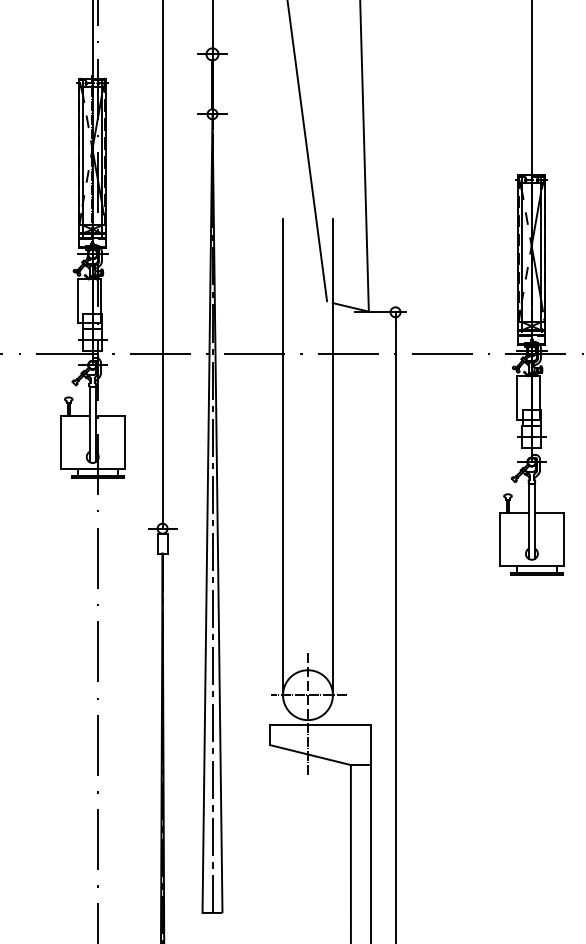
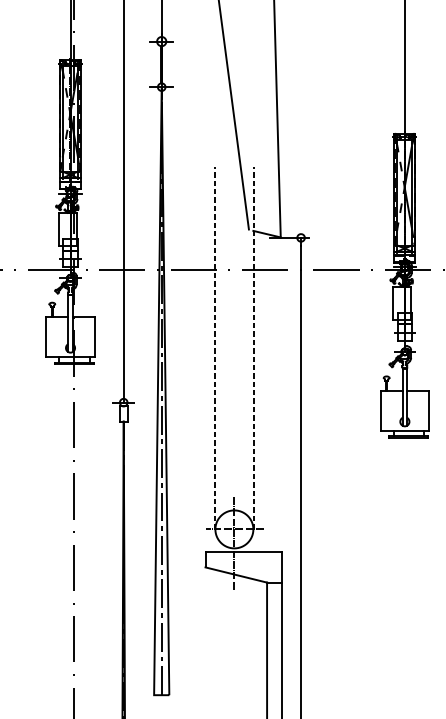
line: (282, 456) -> (215, 347), solid -> dashed
line: (333, 456) -> (253, 347), solid -> dashed

